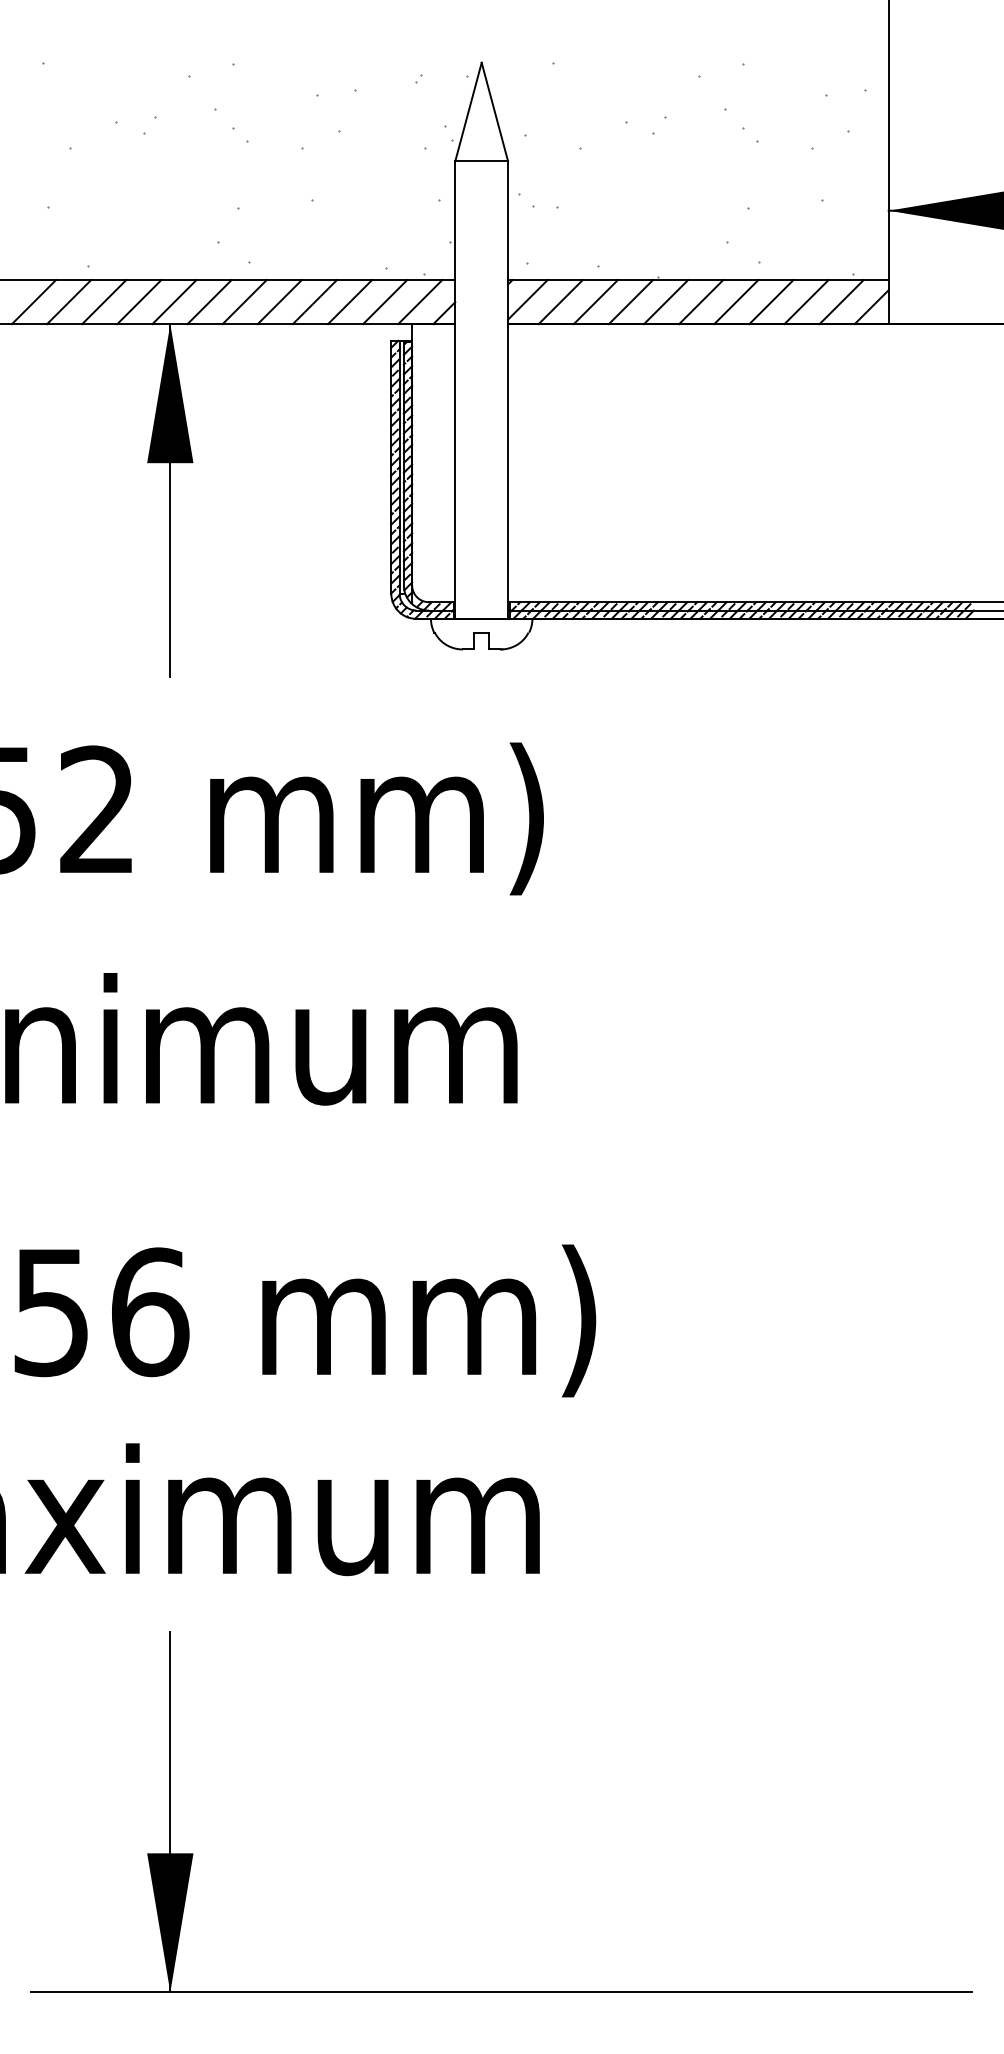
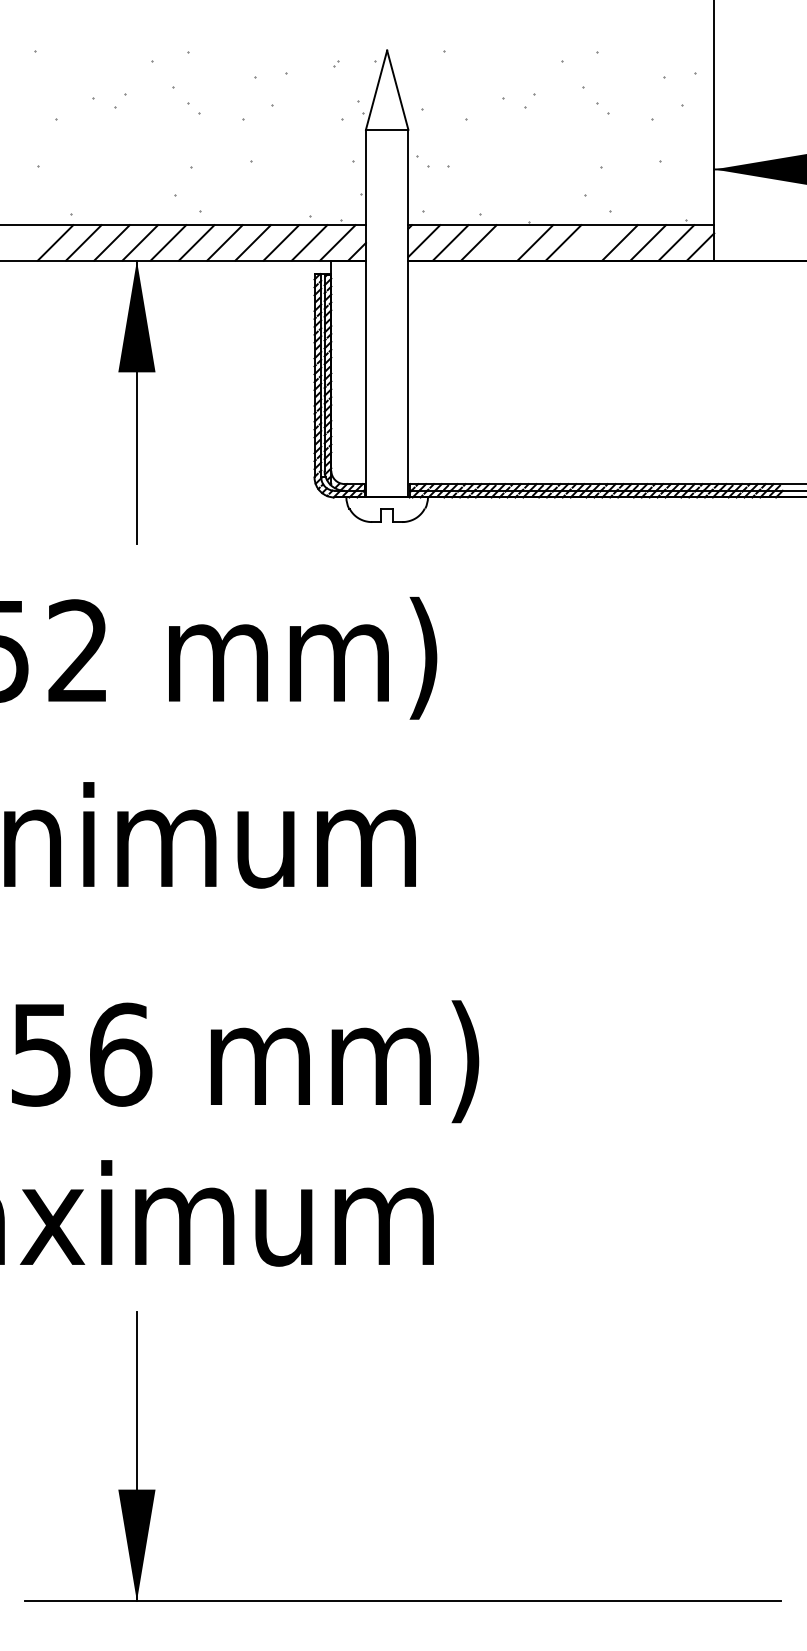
line: (33, 302) -> (26, 243), removed
line: (630, 302) -> (506, 243), removed
line: (736, 302) -> (591, 243), removed

